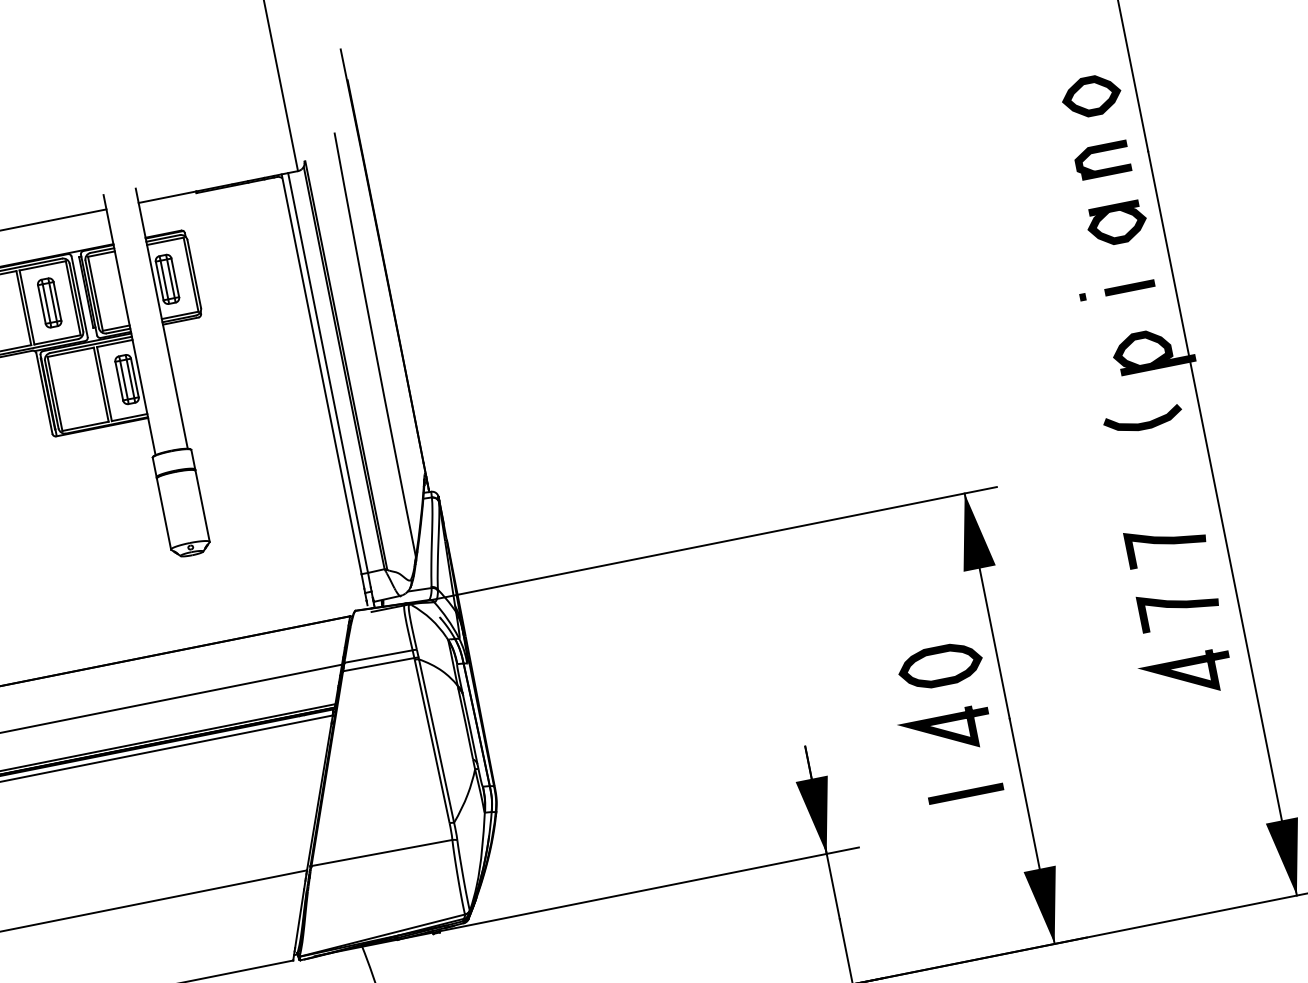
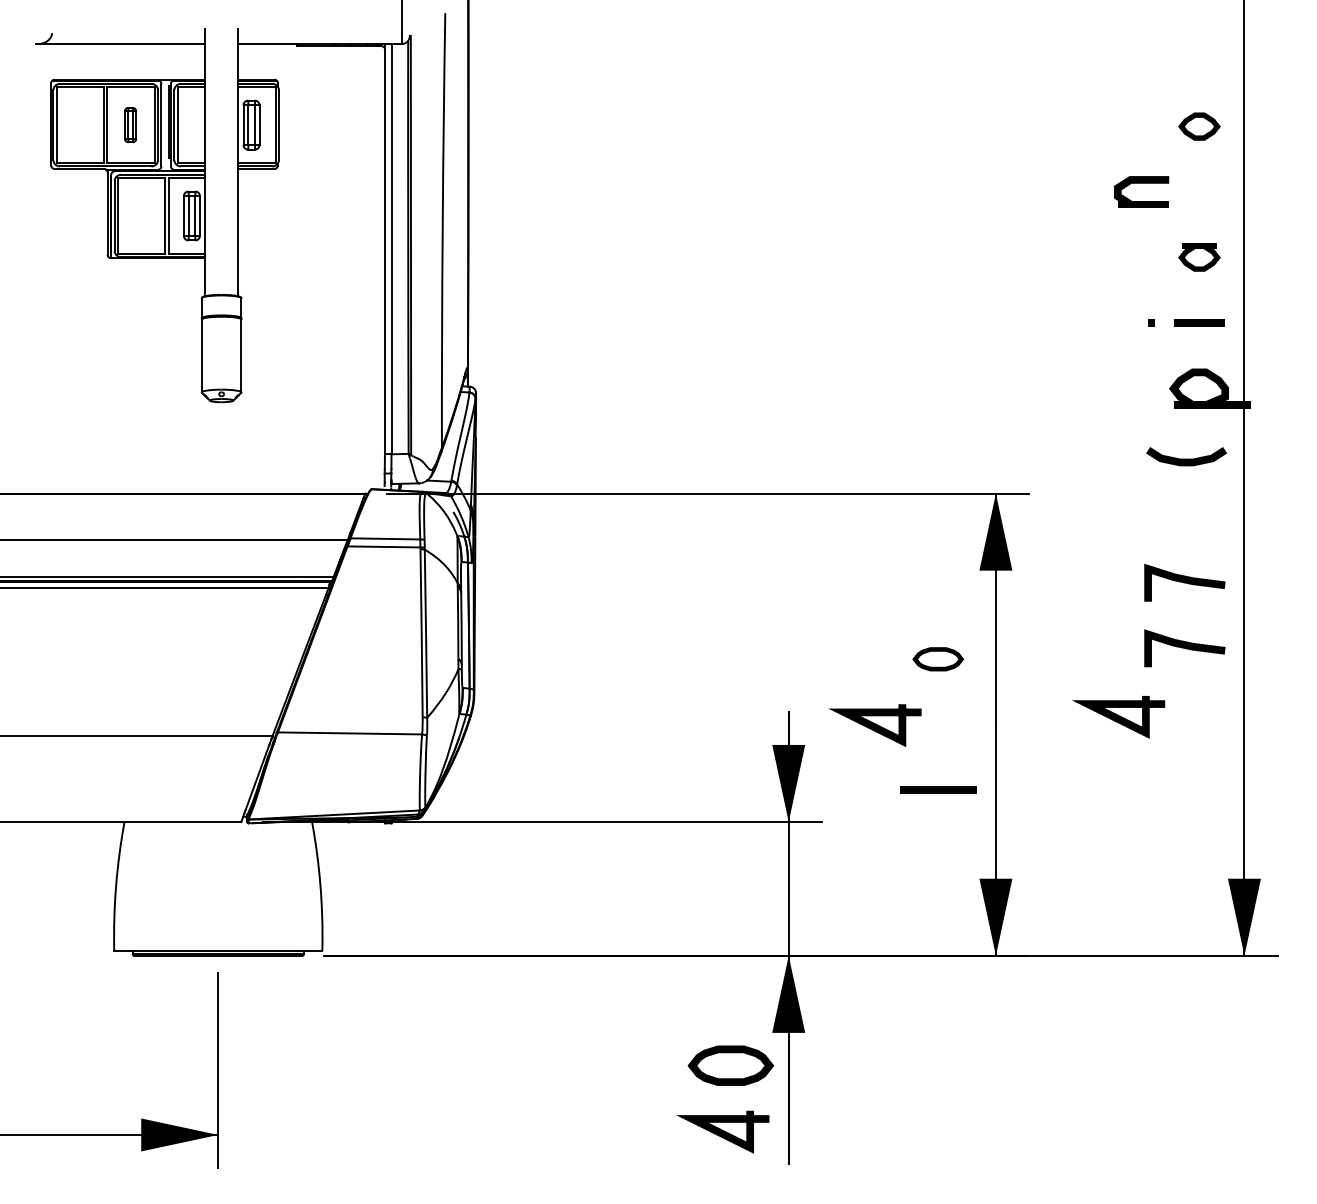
part: (1091, 96) -> (1199, 126), size x0.7
part: (1100, 152) -> (1141, 183), moved
part: (1117, 223) -> (1199, 257), size x0.7
part: (49, 302) -> (130, 124), size x0.7
part: (941, 666) -> (938, 659), size x0.6
line: (1186, 676) -> (1118, 717), moved
line: (945, 732) -> (874, 725), moved

